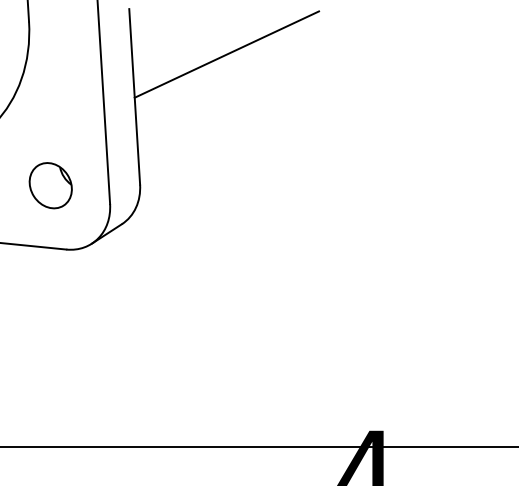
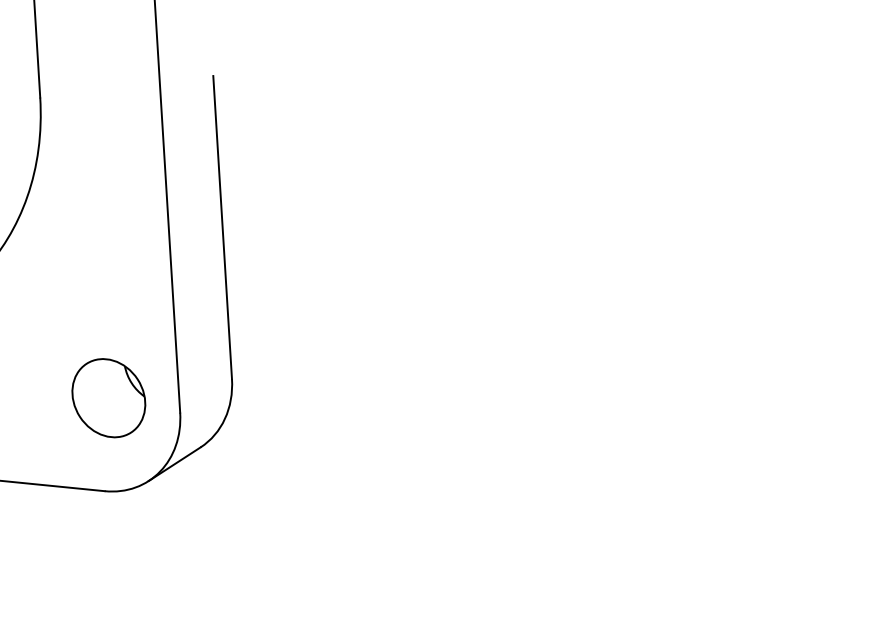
line: (226, 54) -> (381, 154), removed
part: (50, 185) -> (108, 397), moved

